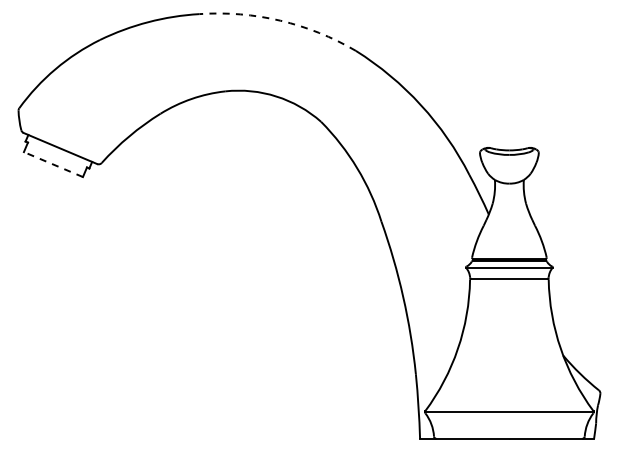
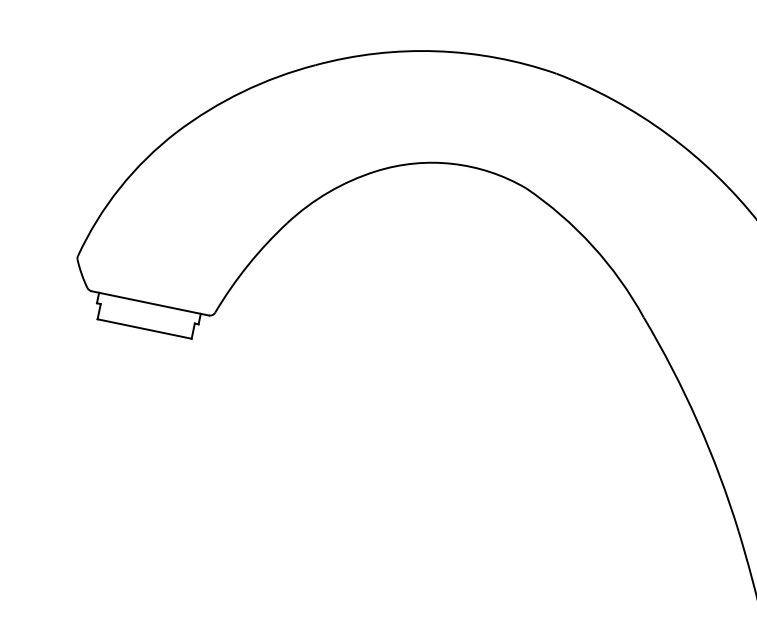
arc: (280, 20) -> (436, 50), dashed -> solid
line: (53, 164) -> (144, 328), dashed -> solid

